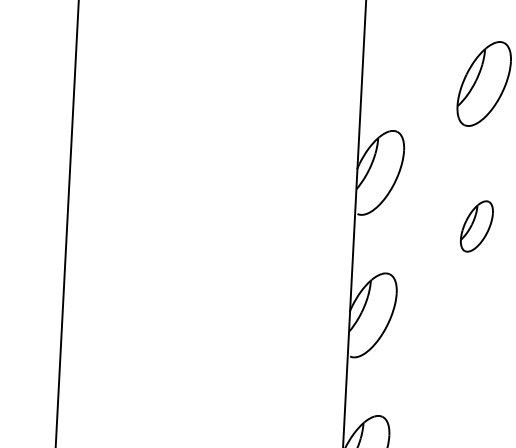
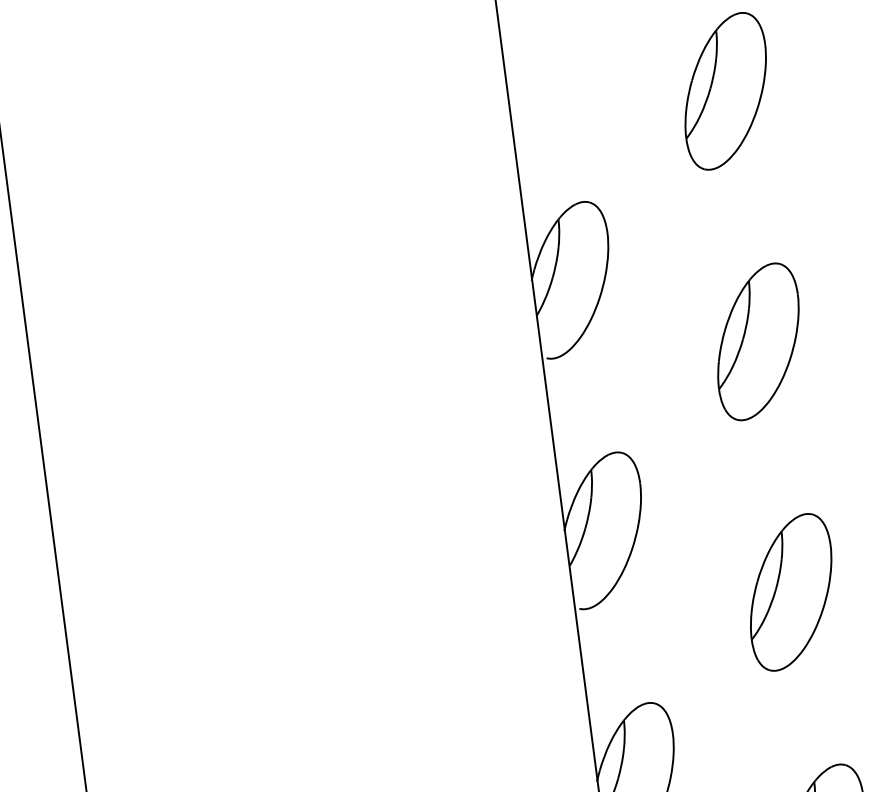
part: (476, 226) -> (757, 341), size x1.67
part: (469, 368) -> (791, 591), added

